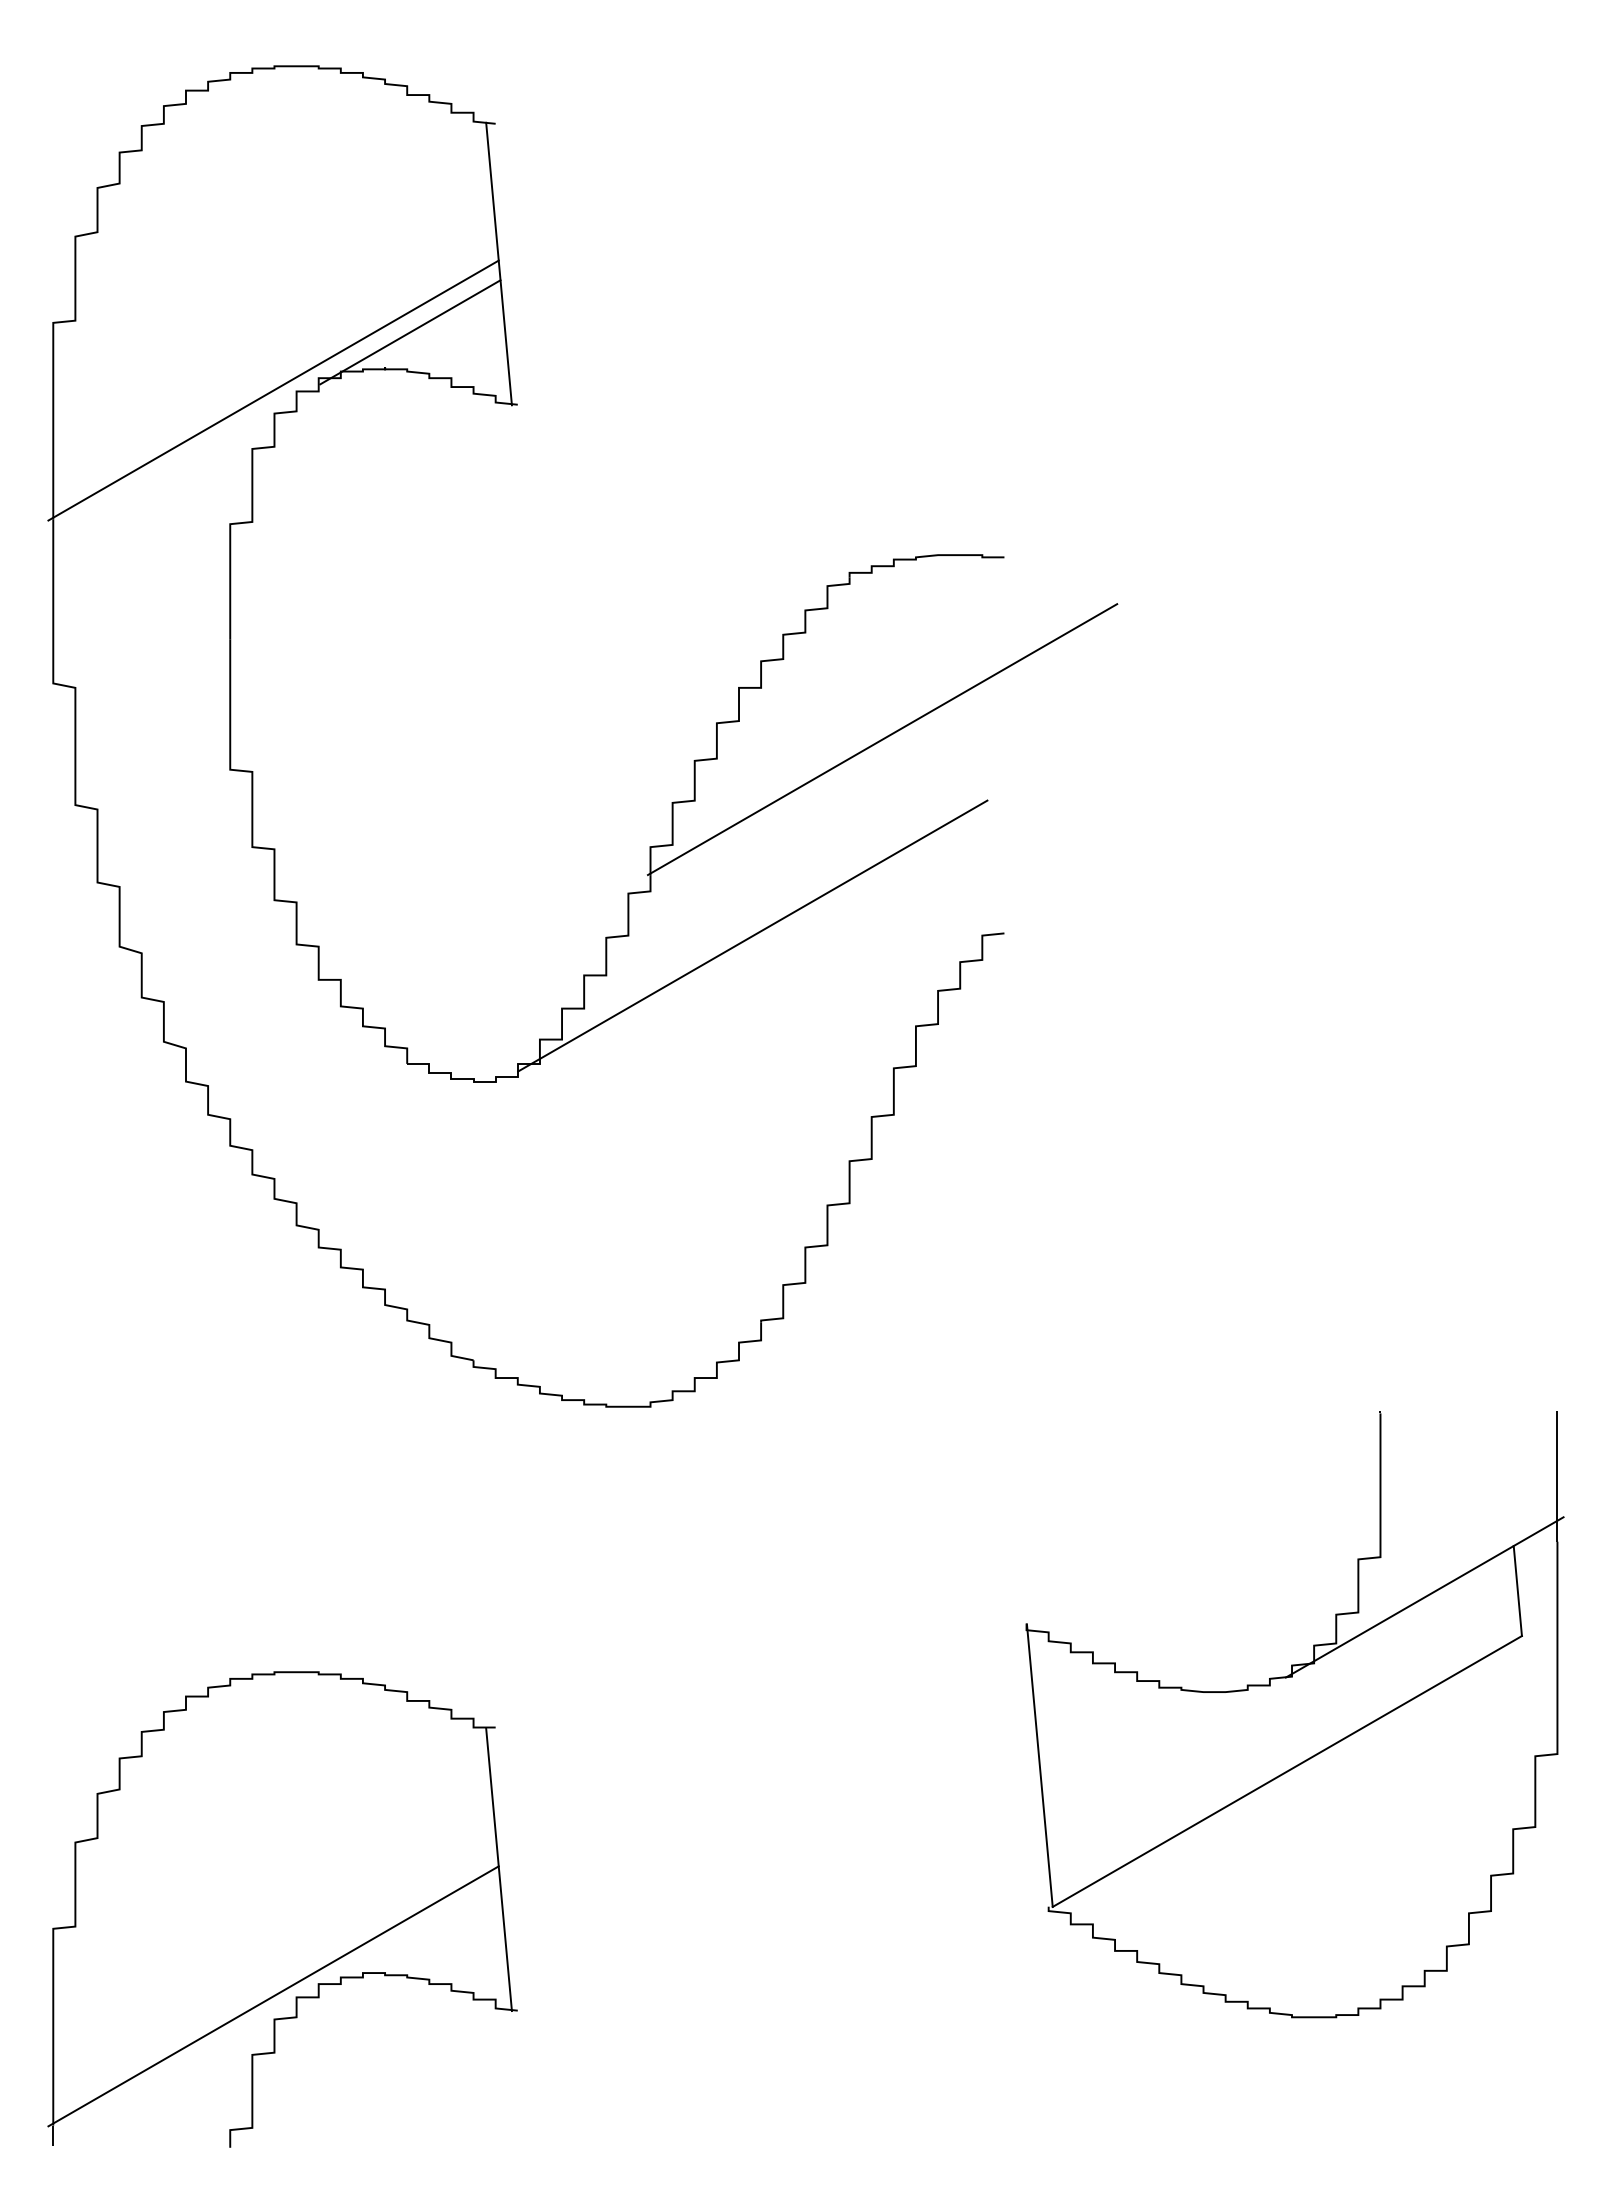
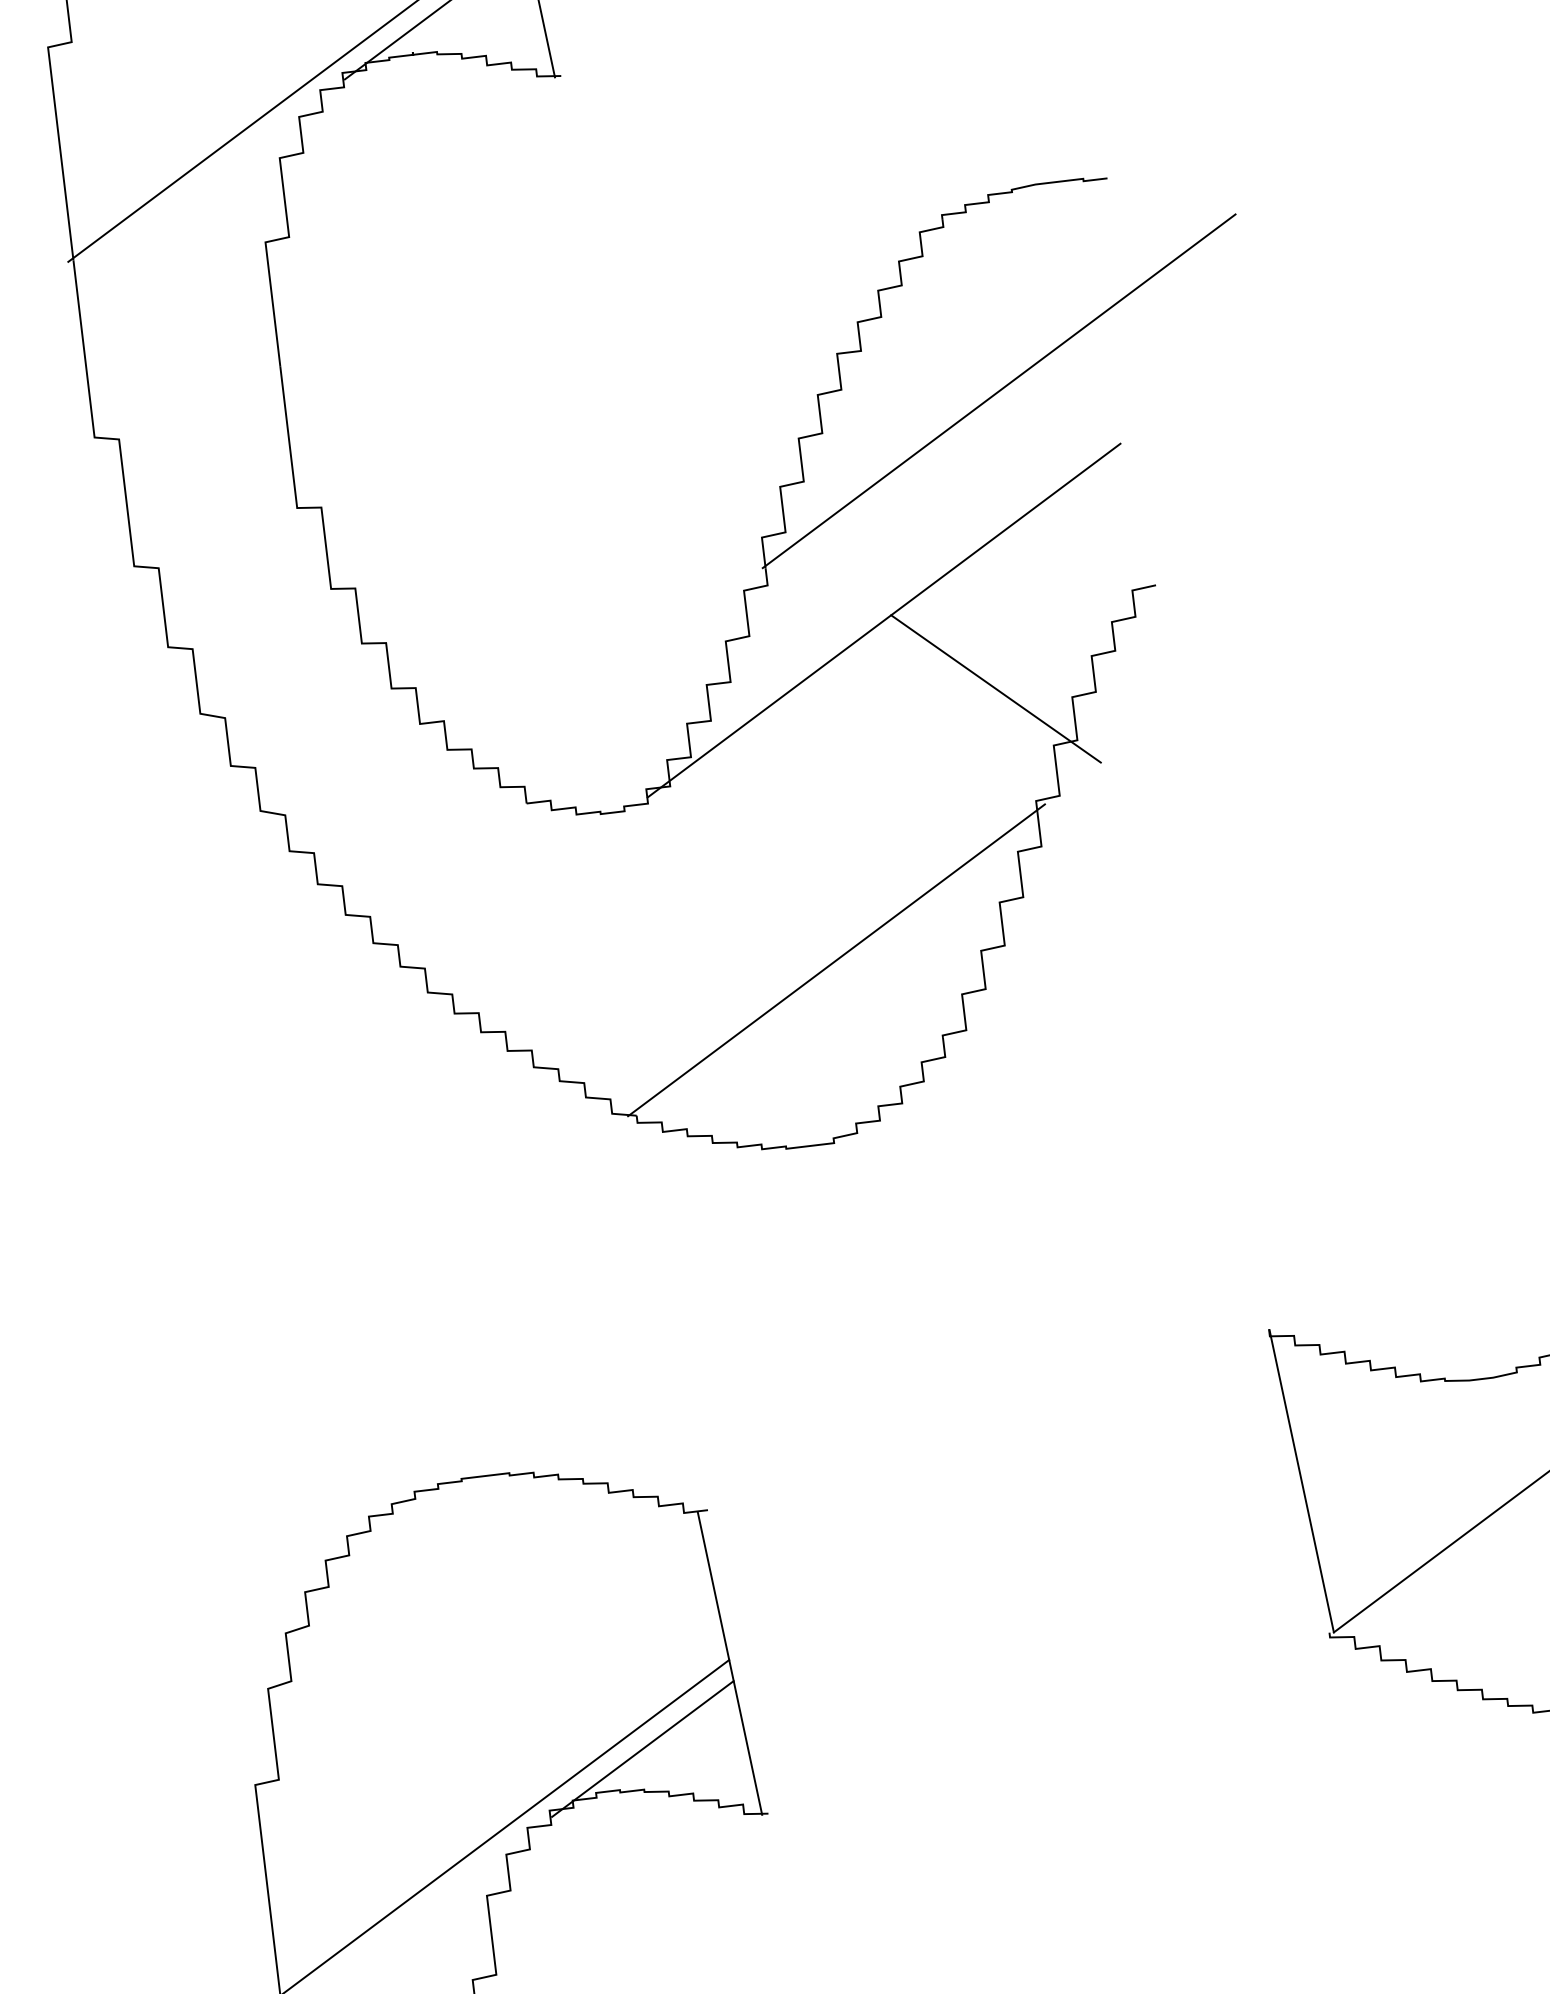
line: (846, 1009) -> (994, 687), added
line: (672, 1240) -> (836, 960), added
line: (410, 1938) -> (643, 1749), added

